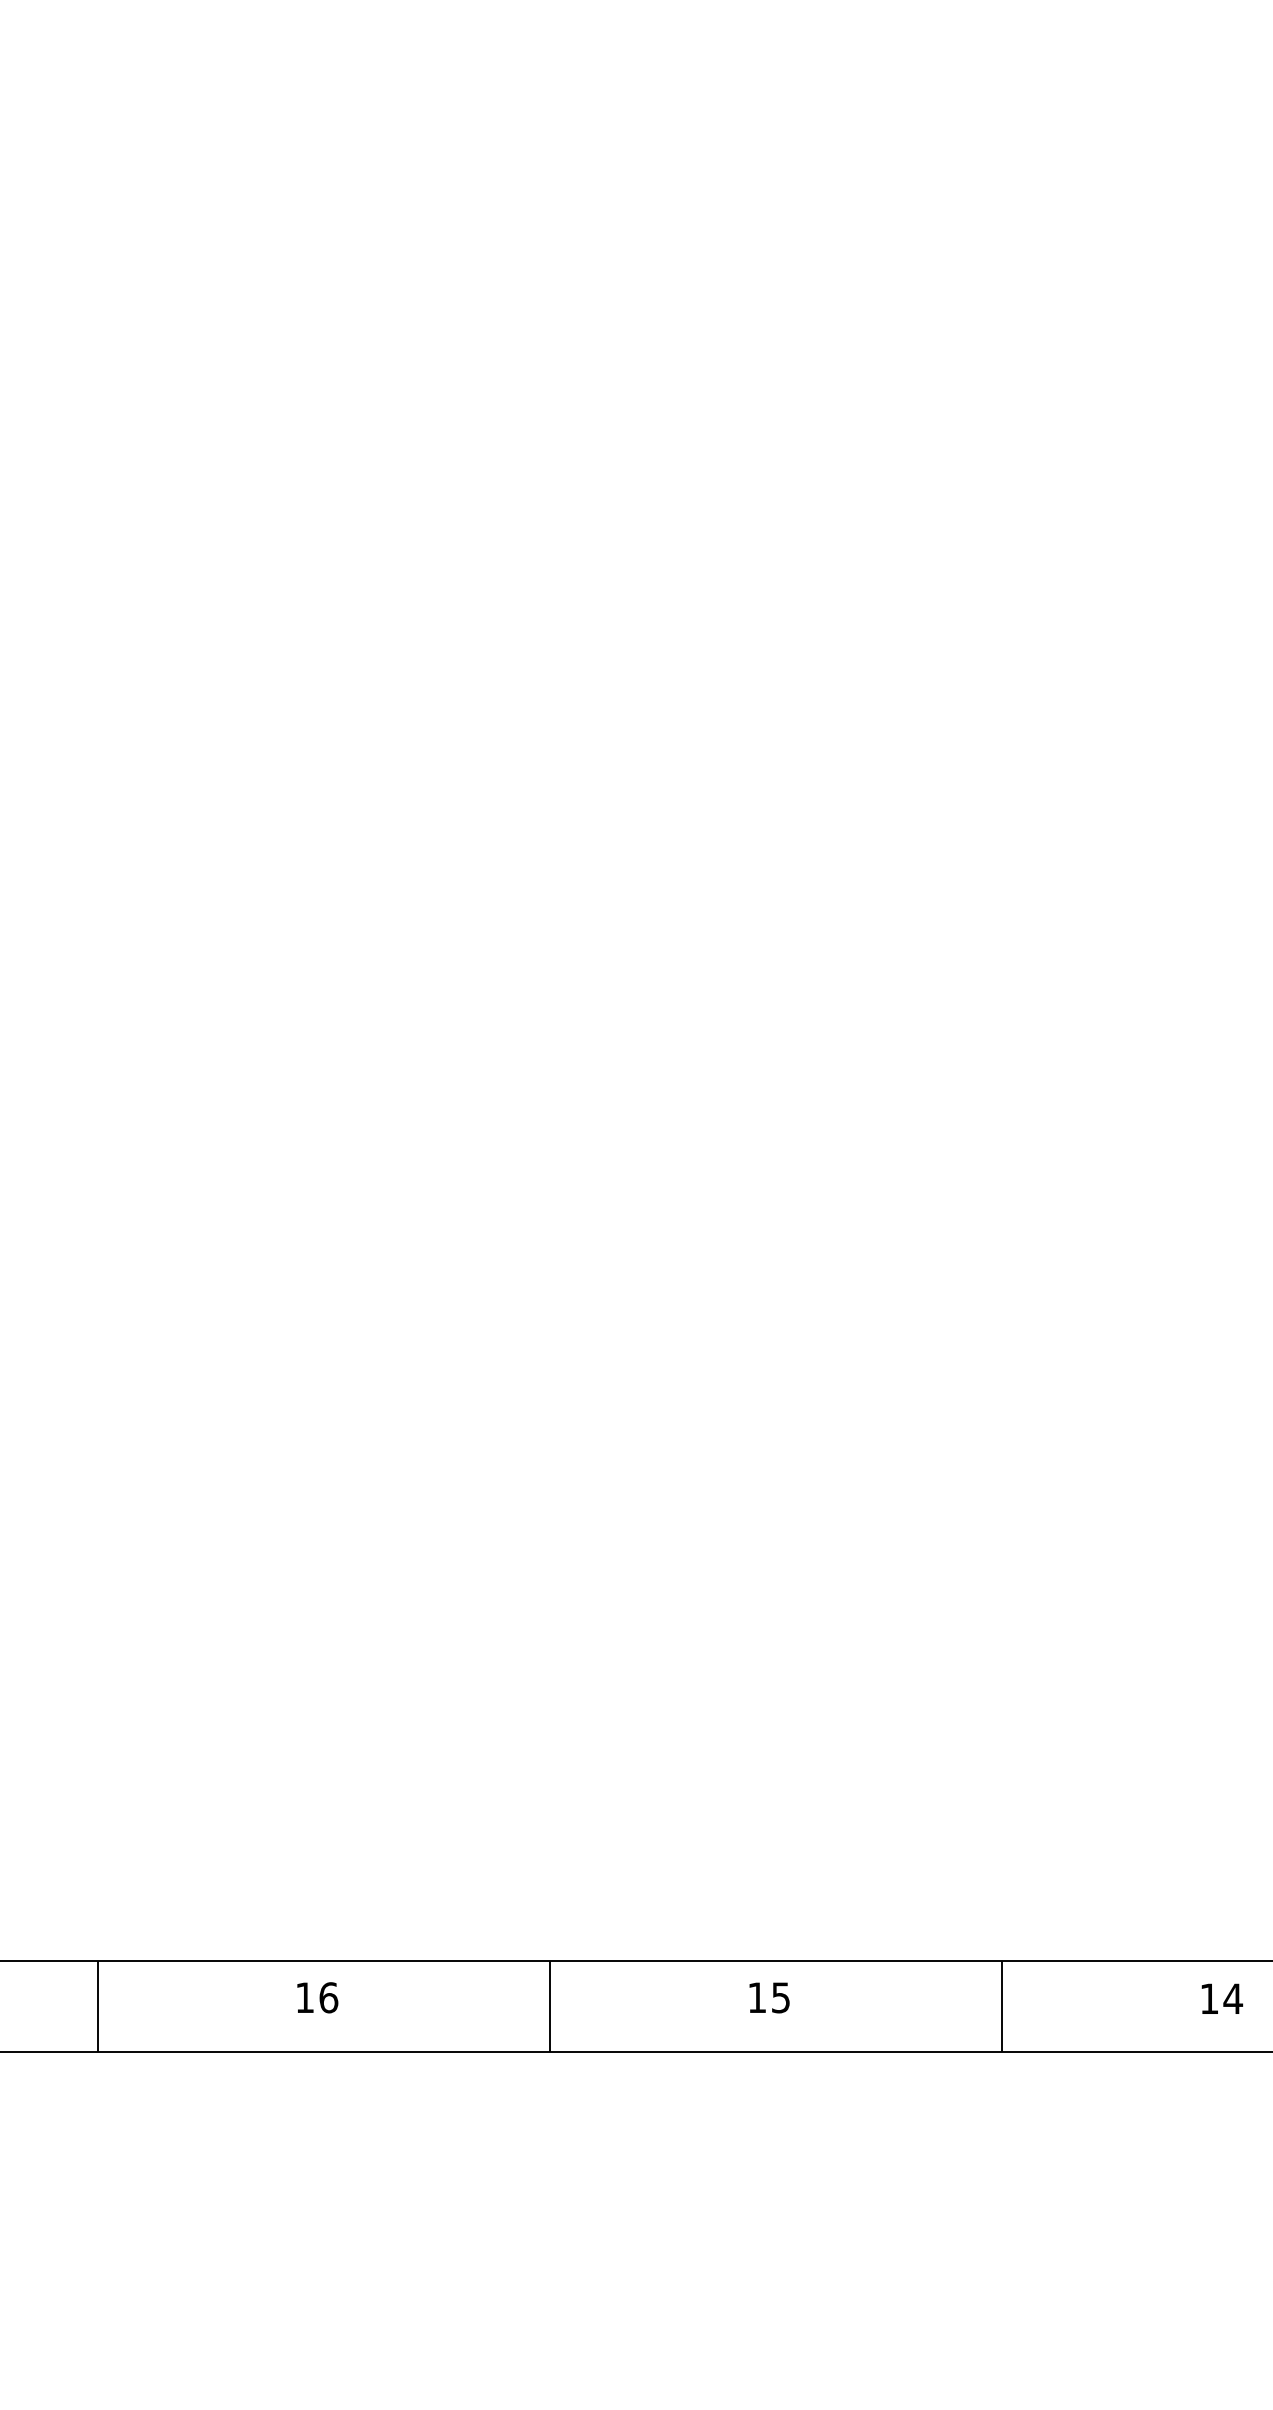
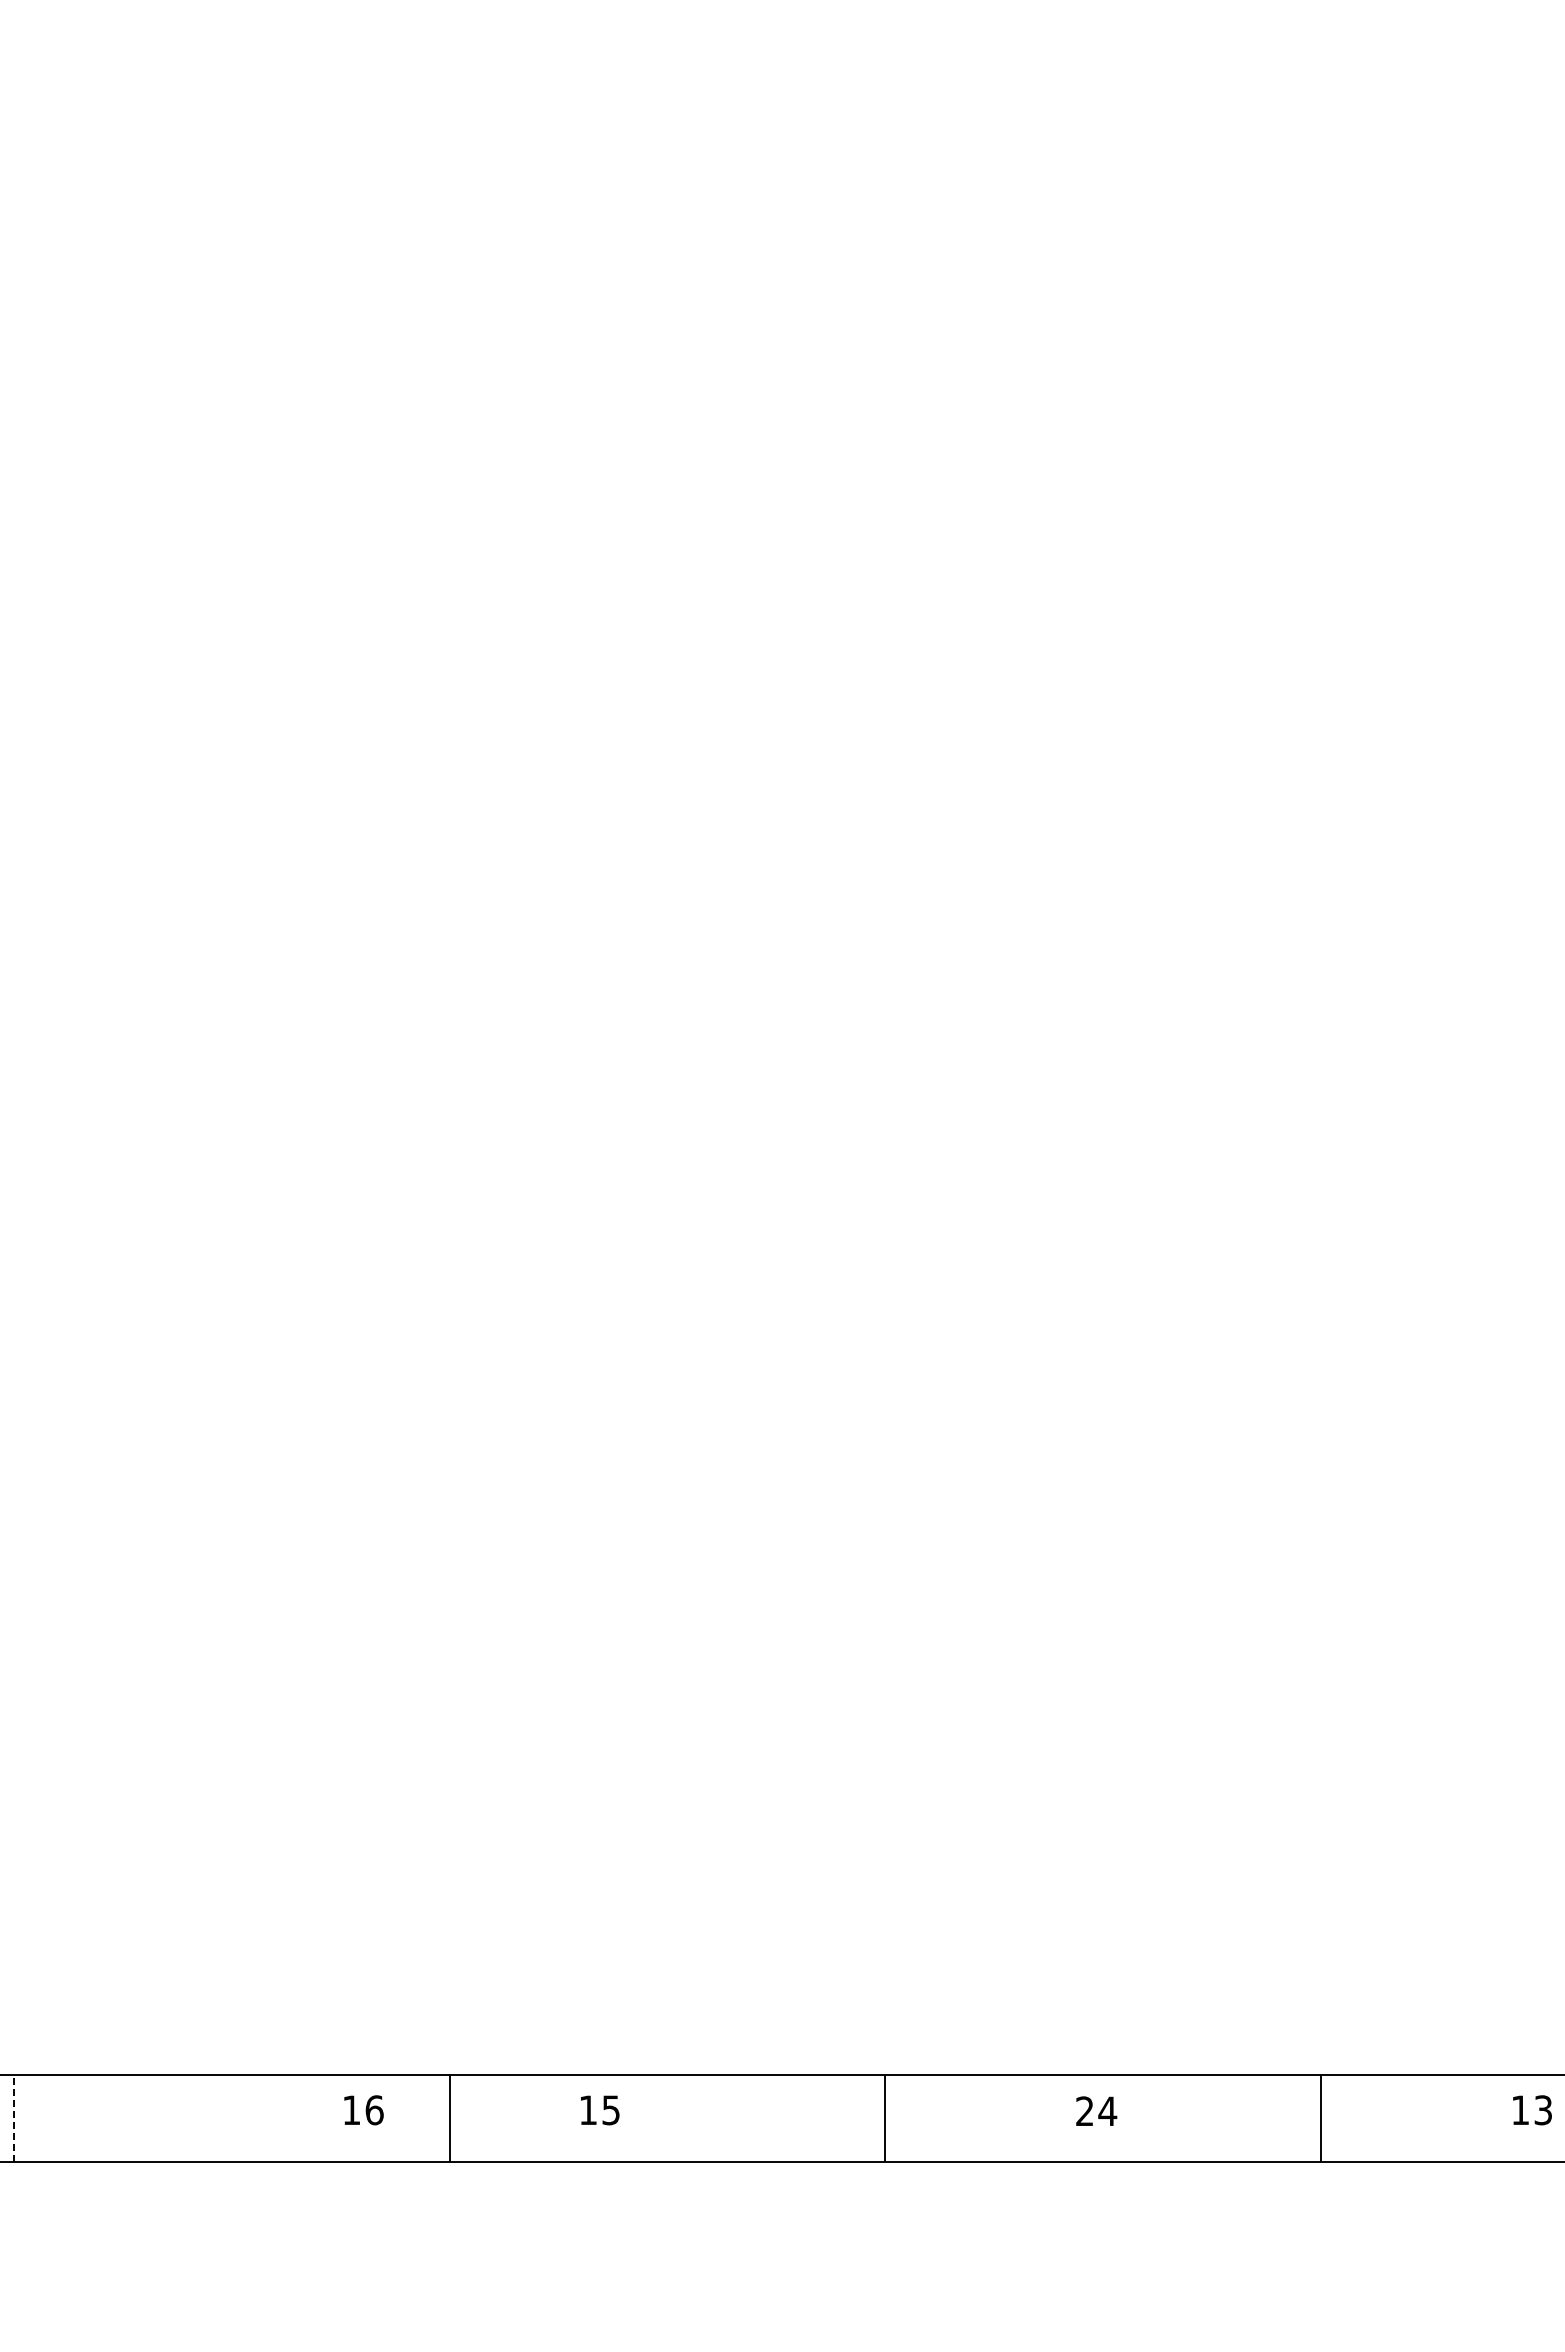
text: (317, 1998) -> (363, 2110), moved
text: (769, 1998) -> (600, 2110), moved
text: (1209, 1998) -> (1084, 2110), 14 -> 24
line: (98, 2006) -> (14, 2118), solid -> dashed

